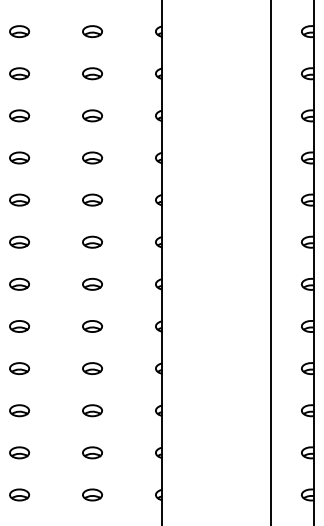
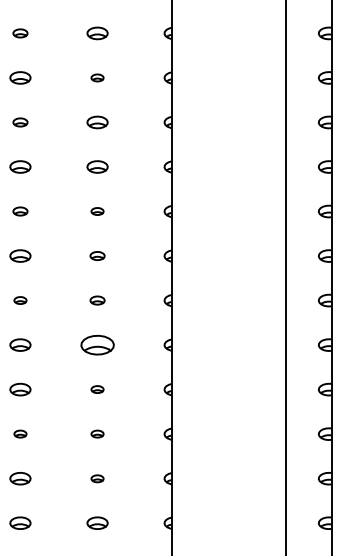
part: (19, 31) -> (20, 33), size x0.7
part: (92, 73) -> (97, 77), size x0.6
part: (19, 115) -> (20, 122), size x0.7
part: (19, 200) -> (20, 211), size x0.7
part: (92, 200) -> (97, 211), size x0.6
part: (92, 241) -> (97, 255), size x0.7
part: (19, 284) -> (20, 300), size x0.6
part: (92, 284) -> (97, 300), size x0.7
part: (92, 325) -> (97, 344), size x1.6
part: (92, 368) -> (97, 389), size x0.6
part: (19, 410) -> (20, 433), size x0.6
part: (92, 410) -> (97, 433), size x0.6
part: (92, 452) -> (97, 478), size x0.6

